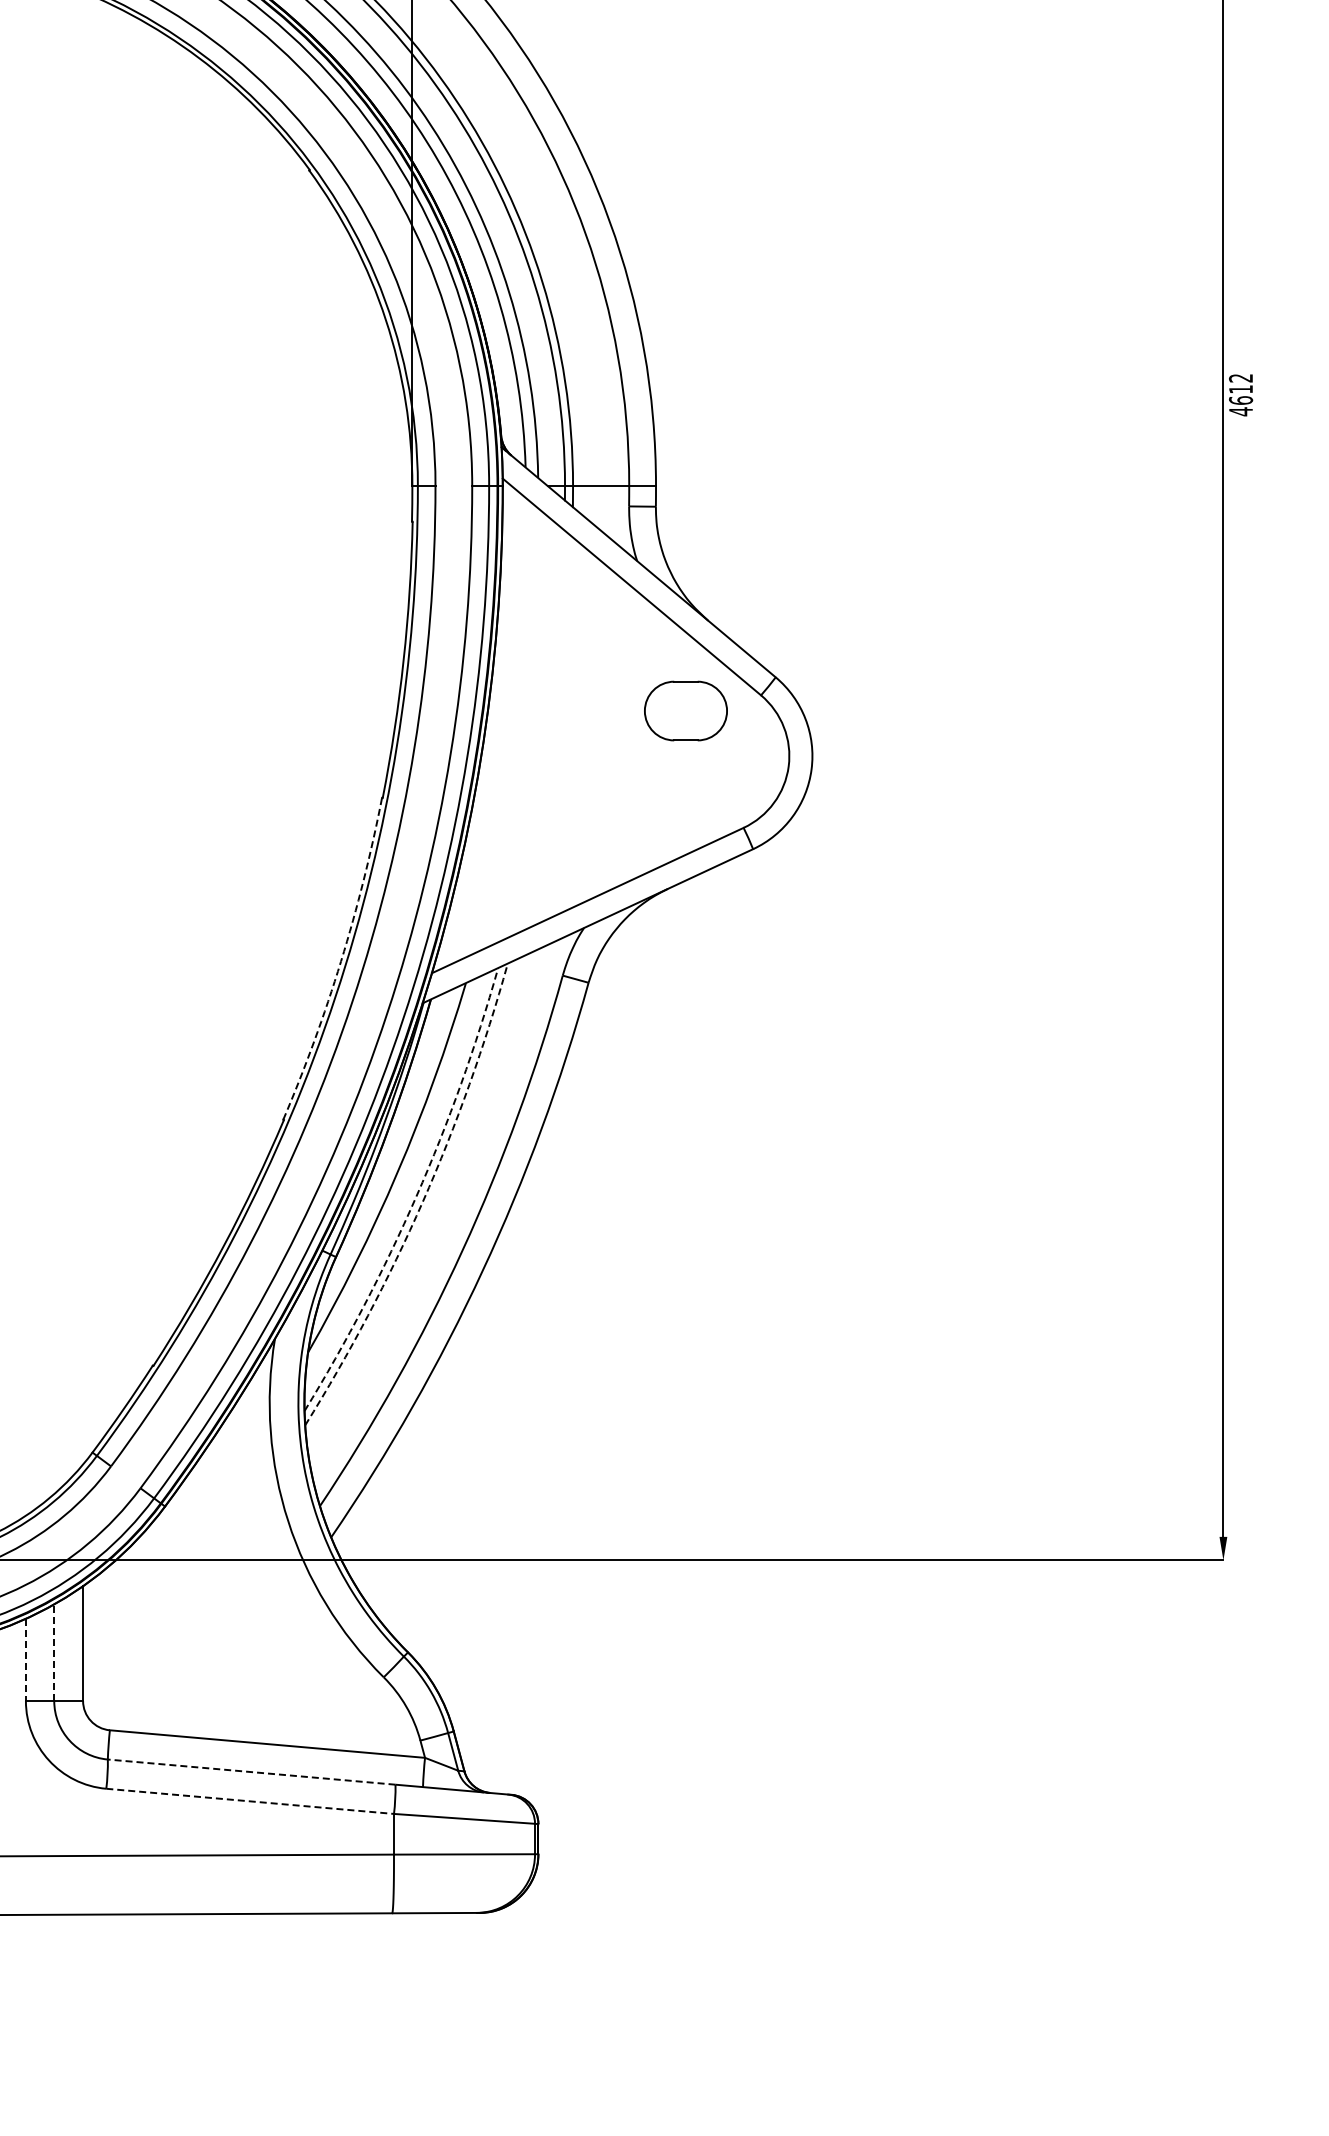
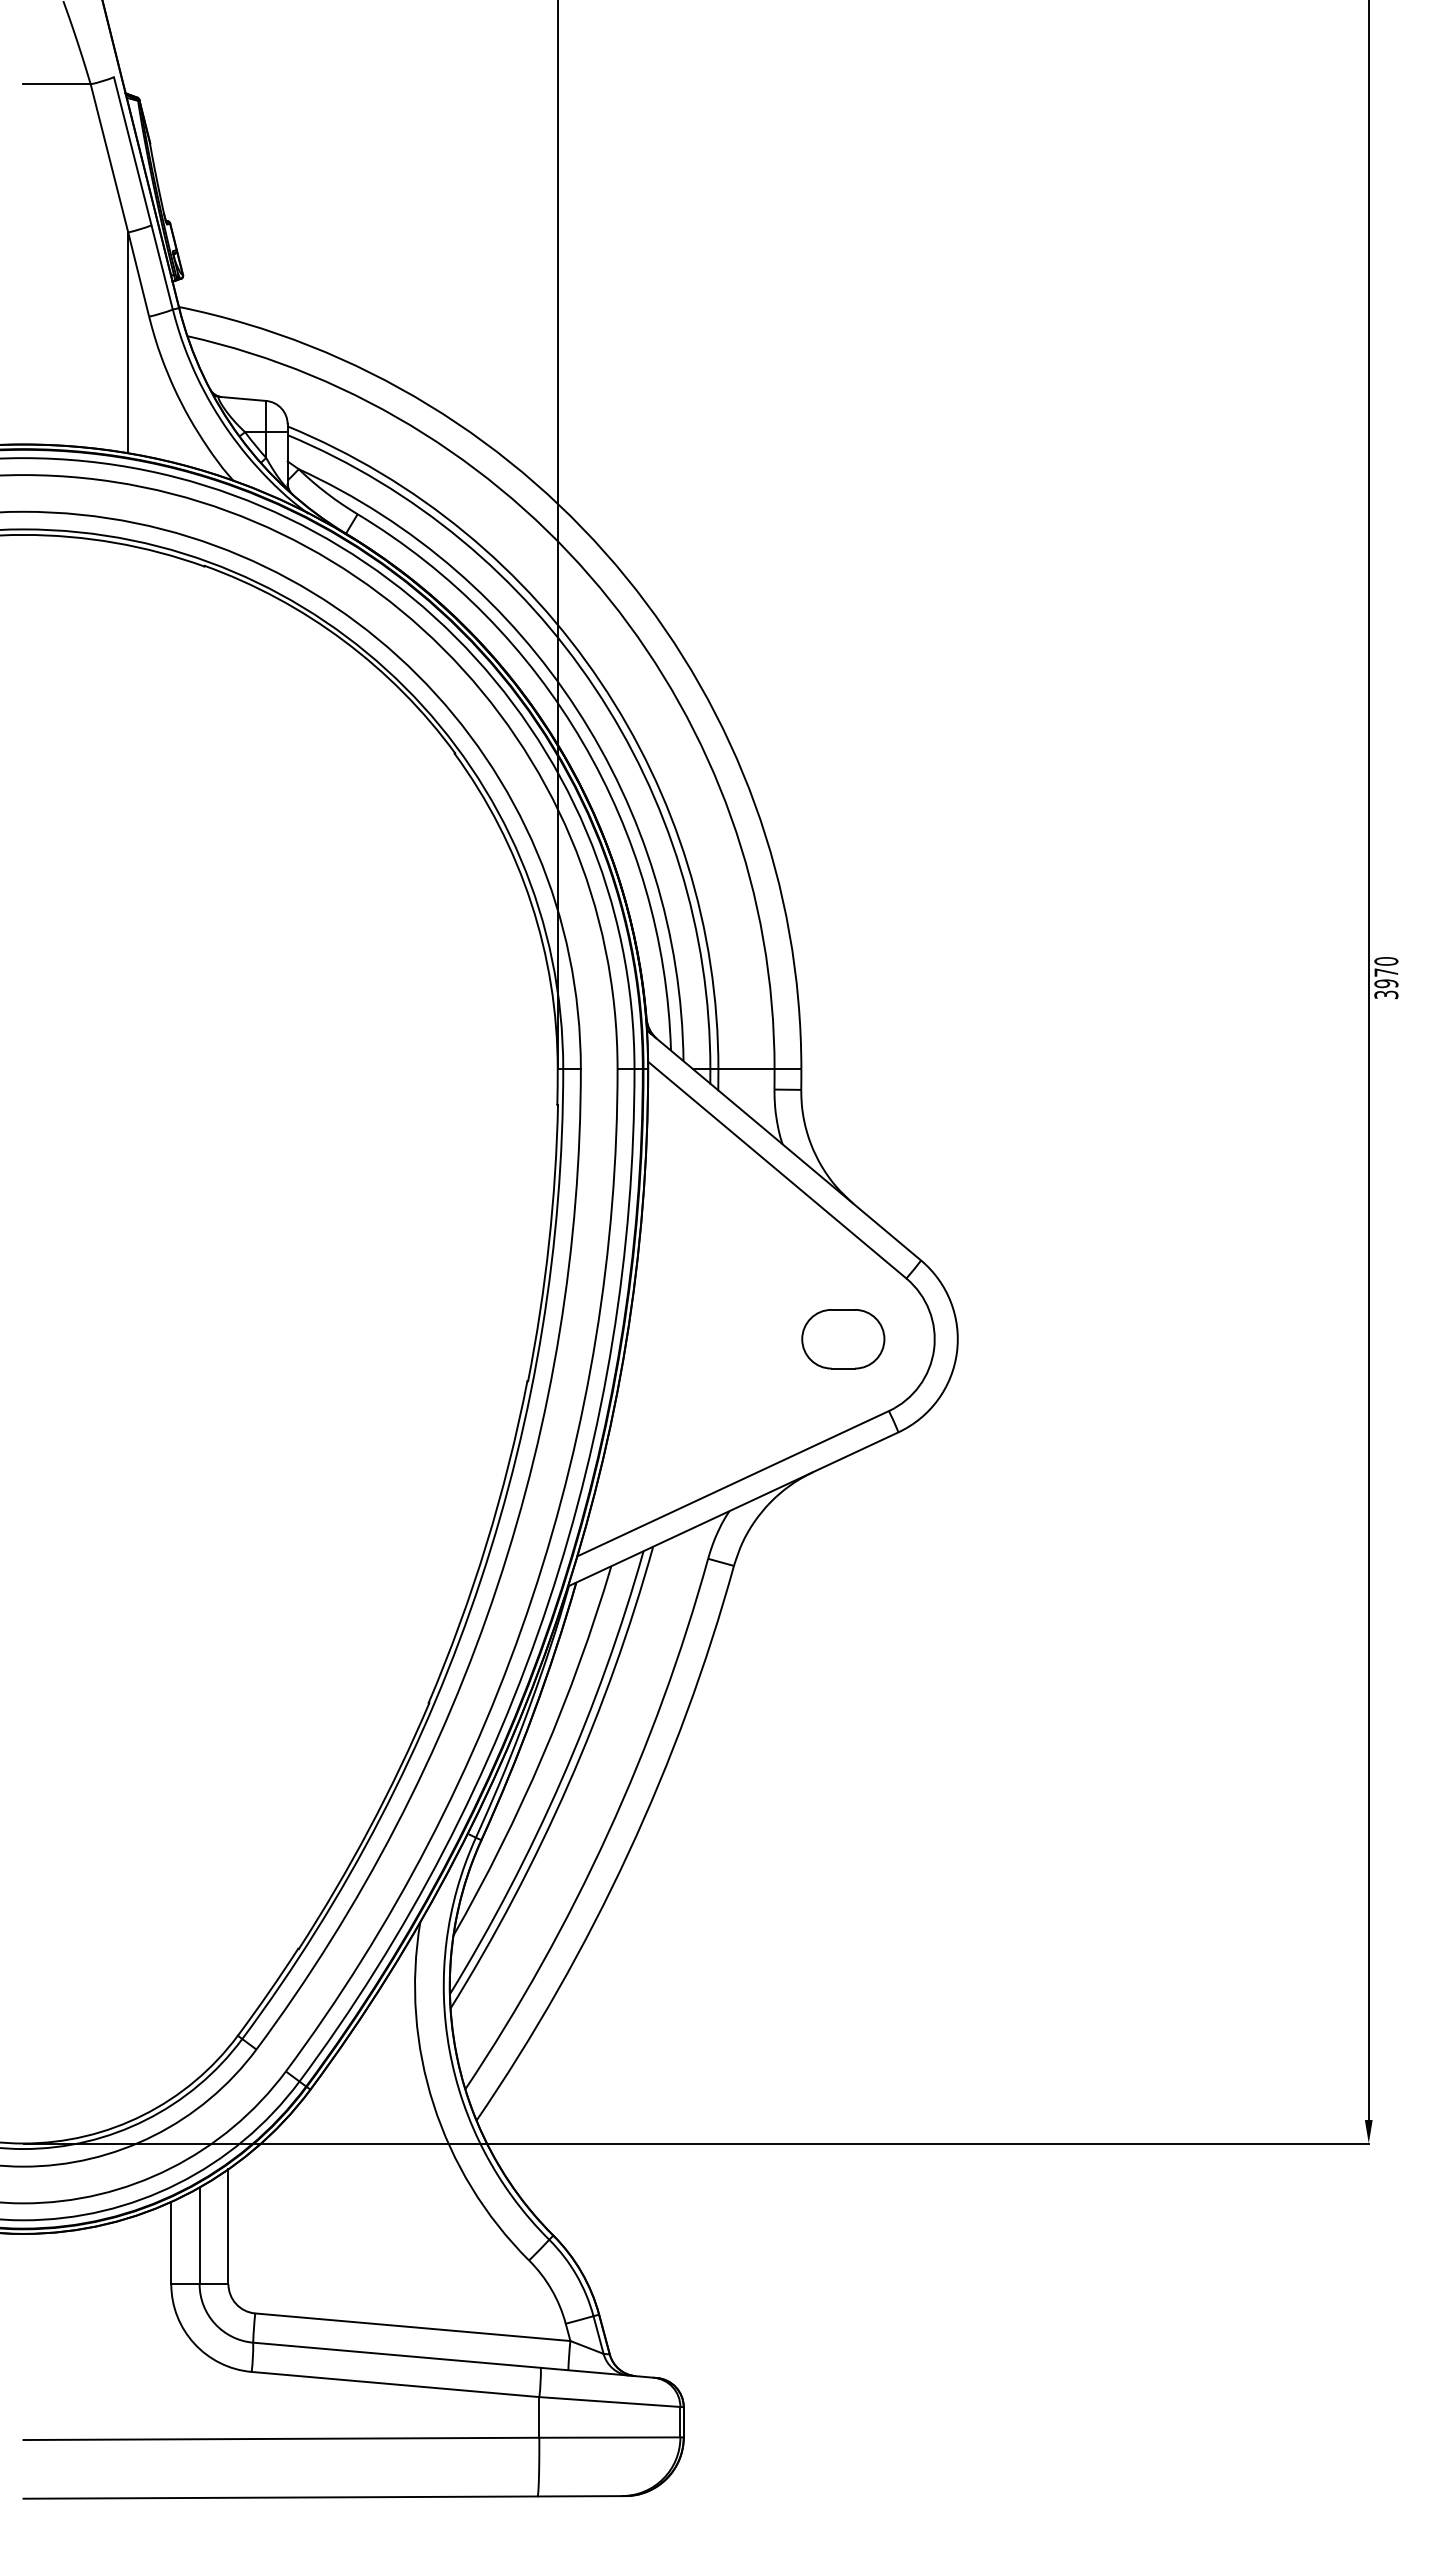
text: (1241, 395) -> (1386, 978), 4612 -> 3970
part: (686, 711) -> (843, 1339), moved
arc: (341, 961) -> (486, 1544), dashed -> solid
arc: (416, 1196) -> (561, 1779), dashed -> solid
arc: (423, 1202) -> (568, 1785), dashed -> solid
line: (54, 1652) -> (199, 2235), dashed -> solid
line: (26, 1660) -> (171, 2243), dashed -> solid
line: (251, 1772) -> (396, 2355), dashed -> solid
line: (251, 1801) -> (396, 2384), dashed -> solid

